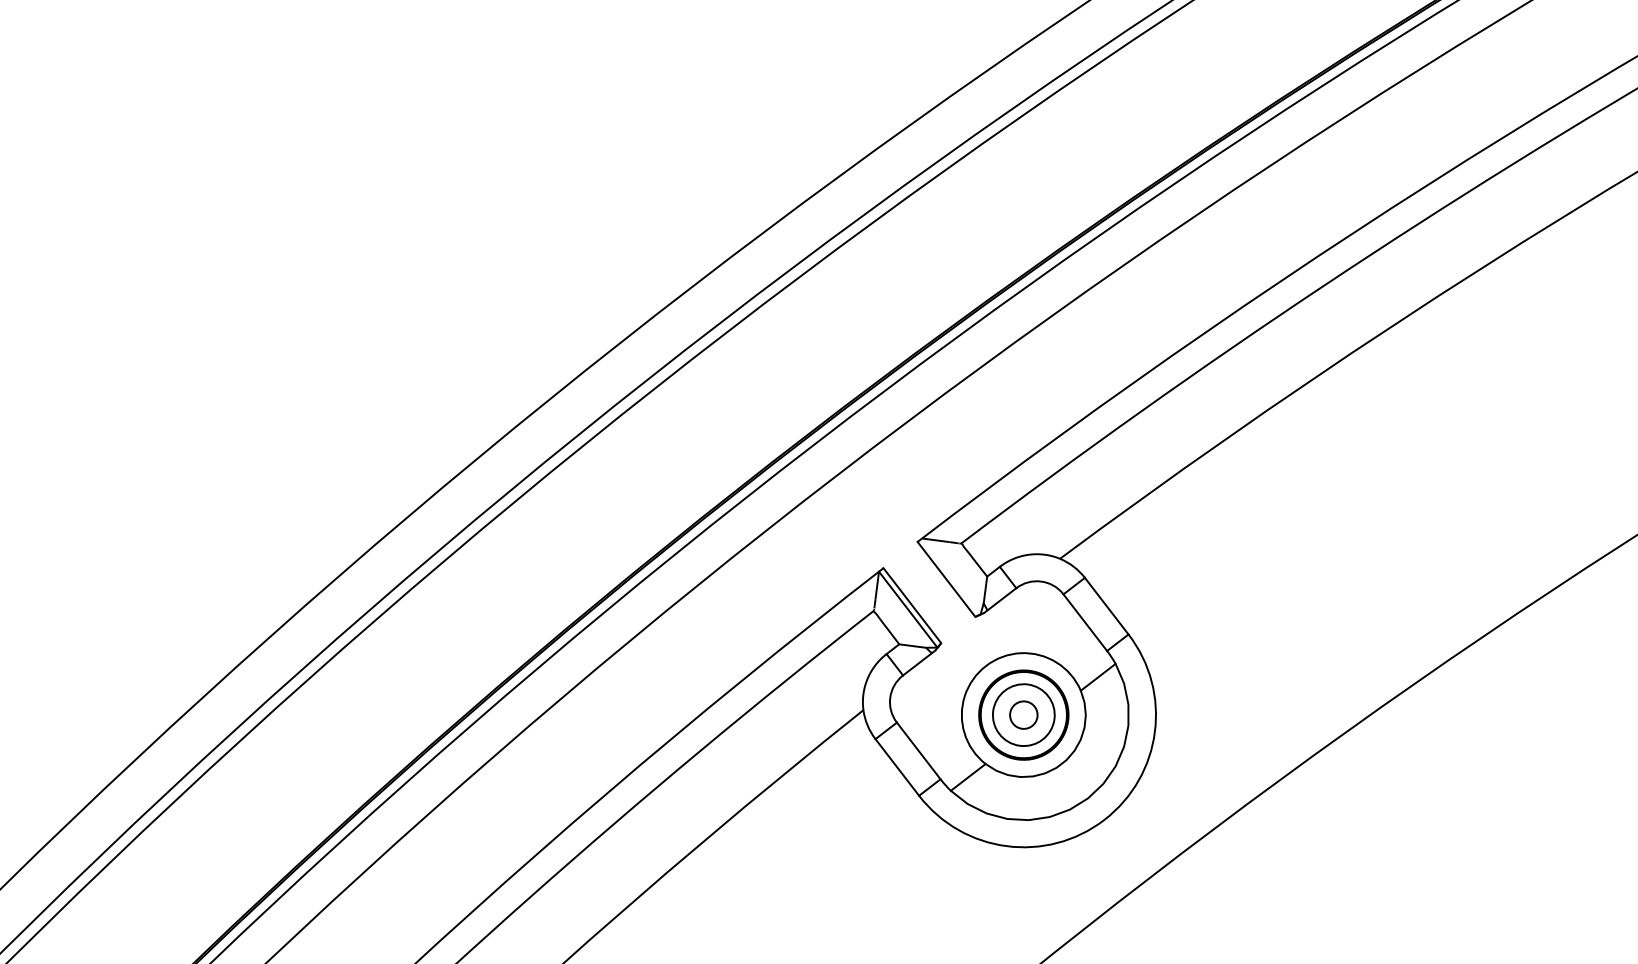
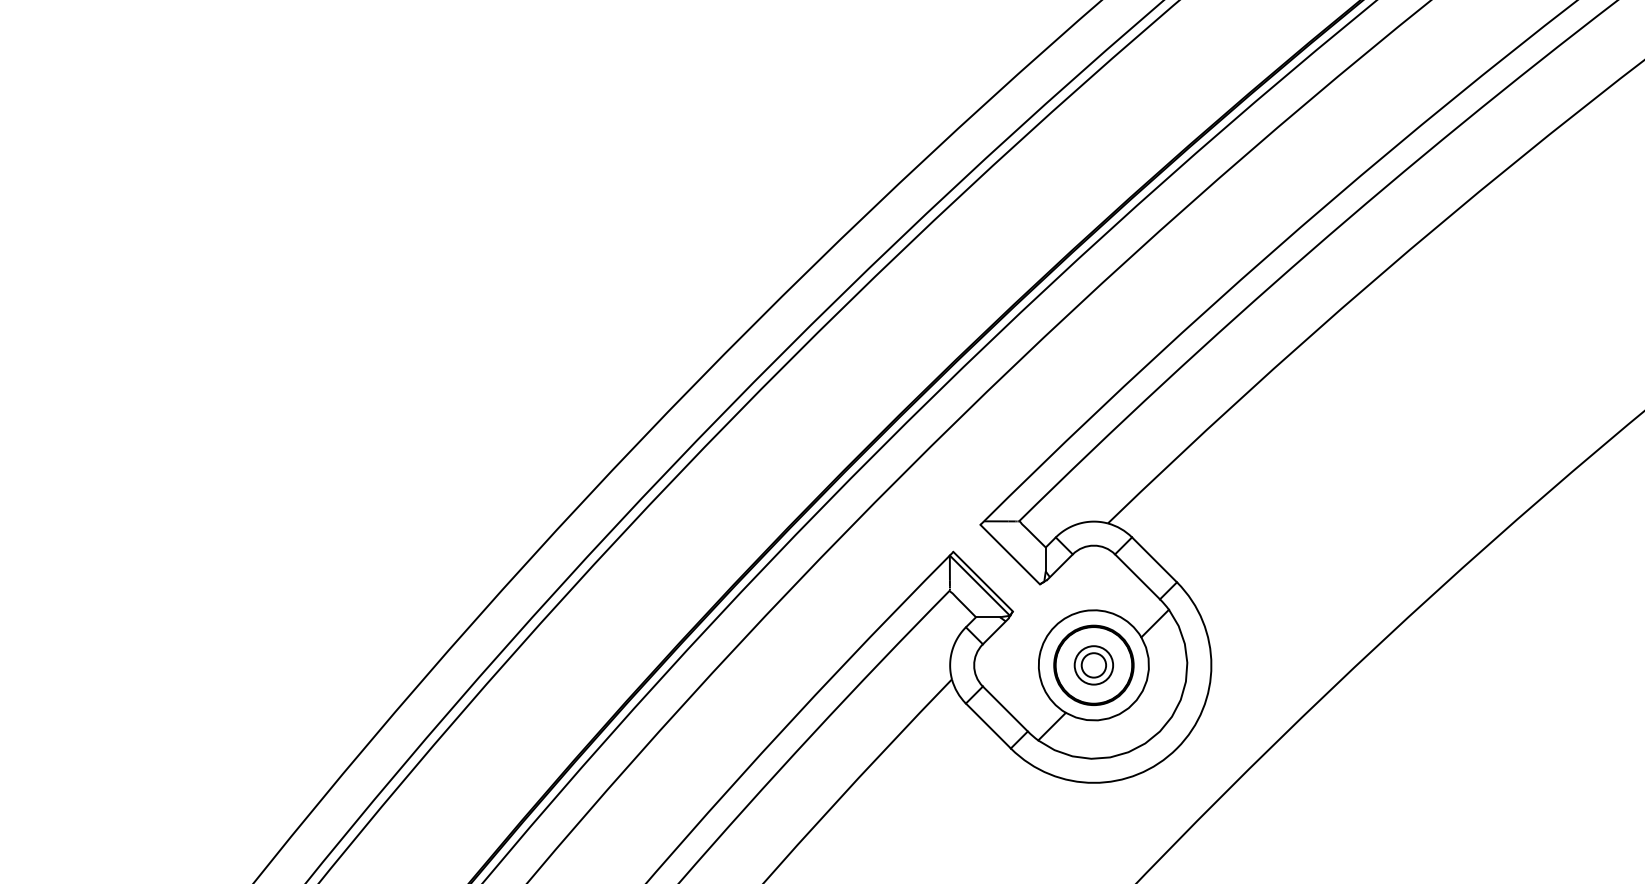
circle: (1023, 714) -> (1093, 664), size x0.7

